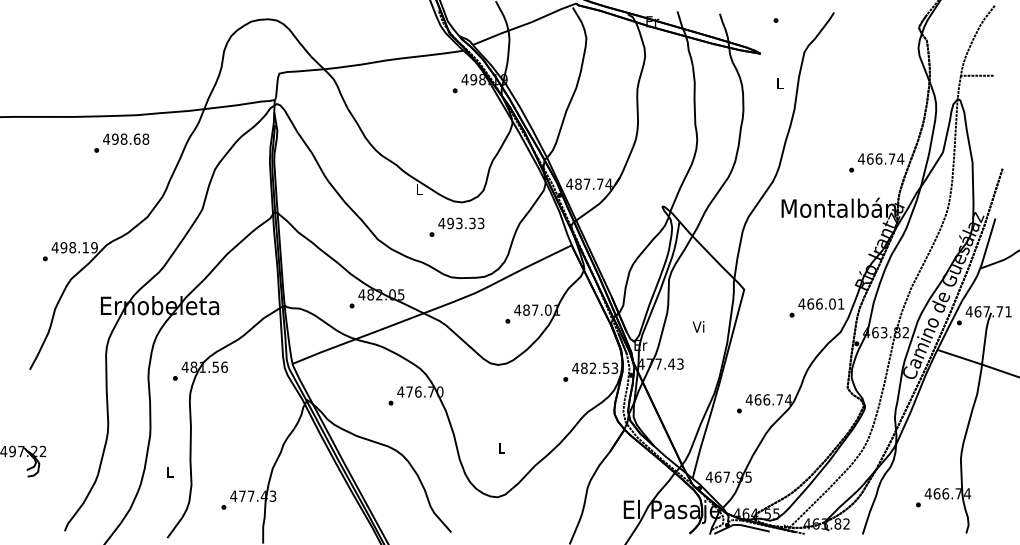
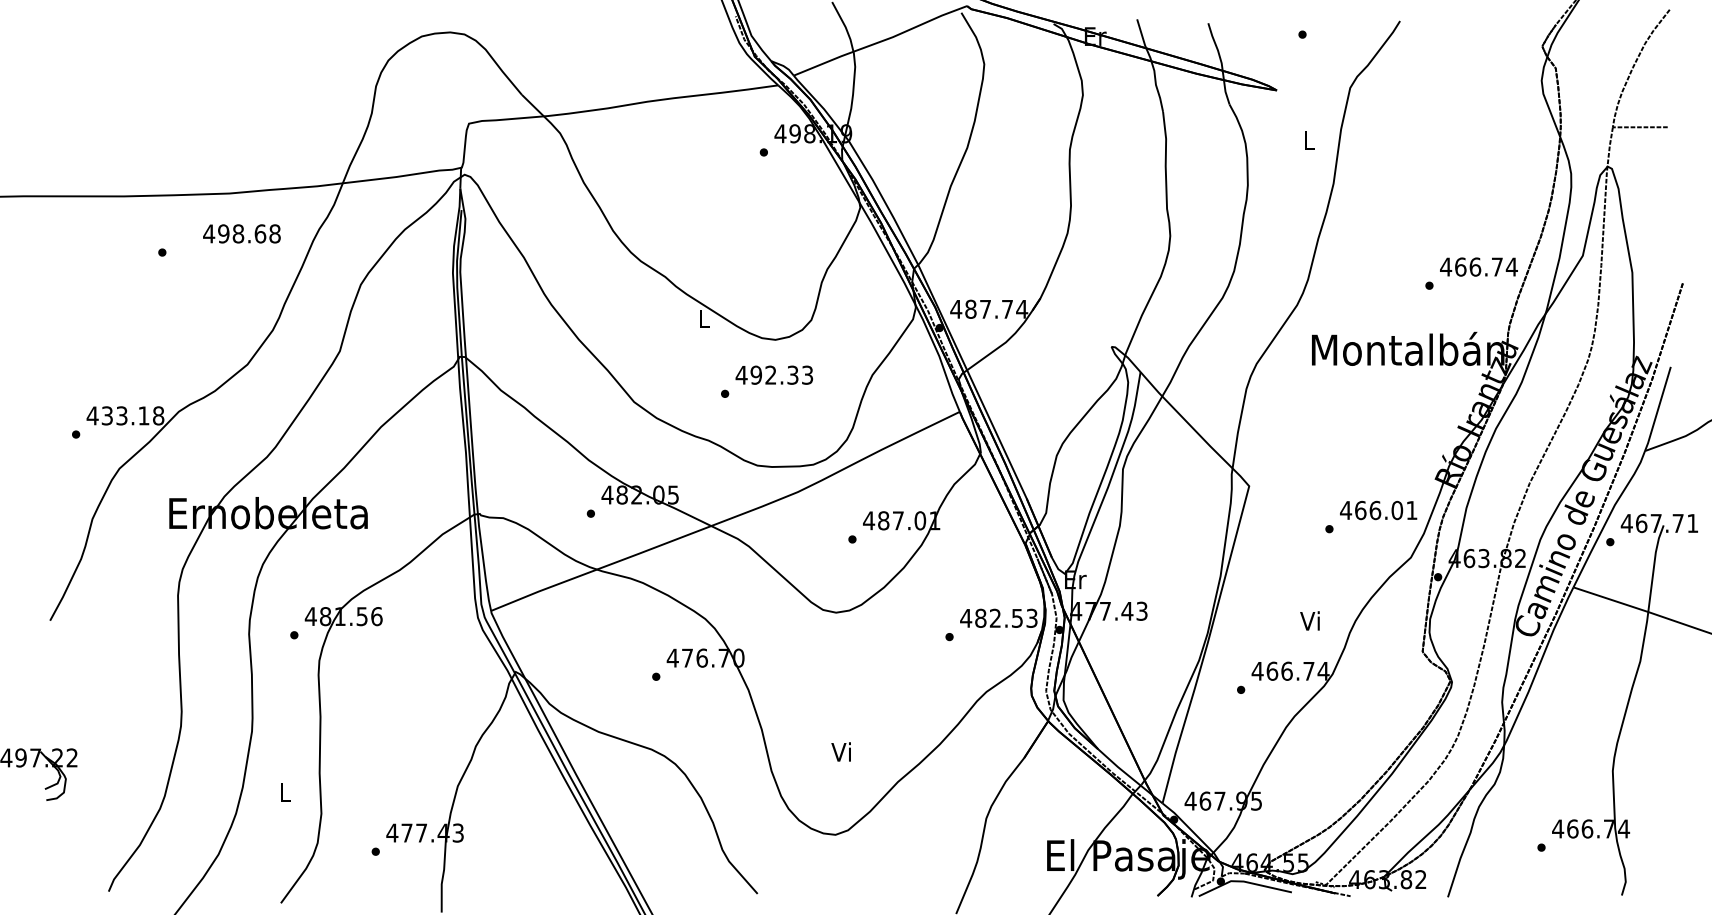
text: (126, 138) -> (242, 232), moved
text: (459, 223) -> (771, 375), 493.33 -> 492.33
text: (78, 247) -> (131, 415), 498.19 -> 433.18
text: (698, 326) -> (1310, 620), moved
text: (500, 447) -> (840, 751), L -> Vi

